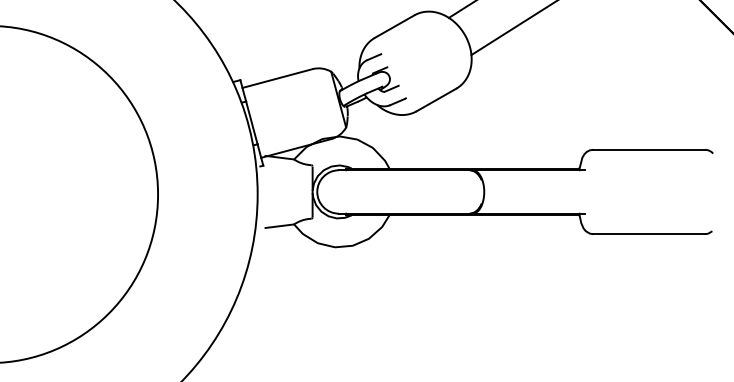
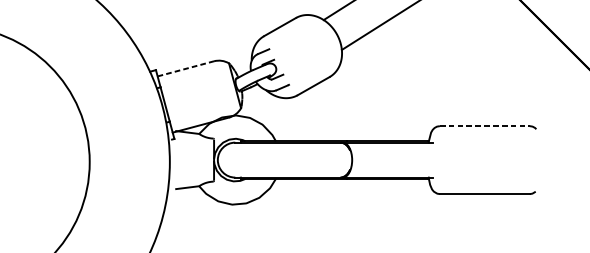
line: (278, 78) -> (186, 68), solid -> dashed
line: (649, 149) -> (485, 125), solid -> dashed

